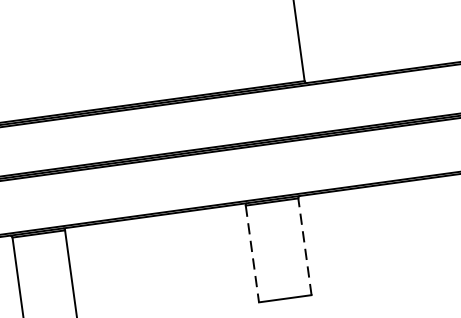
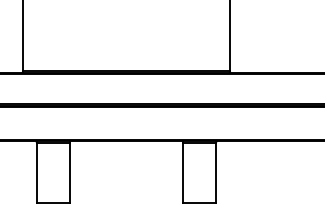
line: (304, 246) -> (215, 172), dashed -> solid
line: (253, 254) -> (183, 173), dashed -> solid

